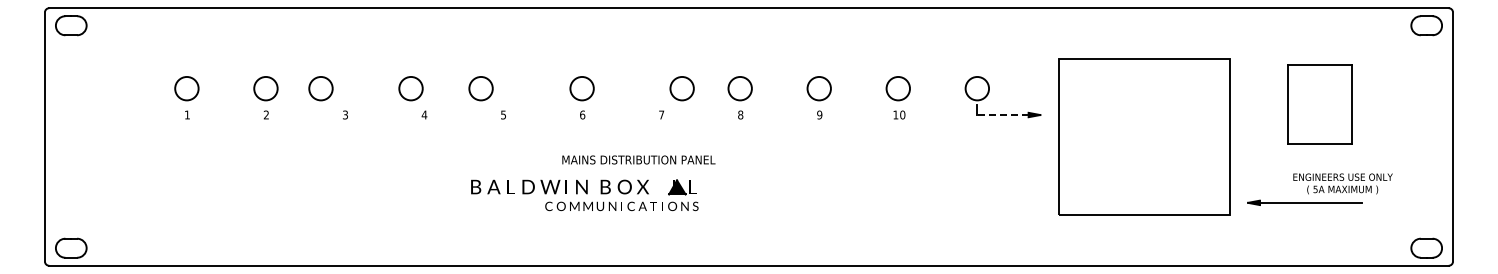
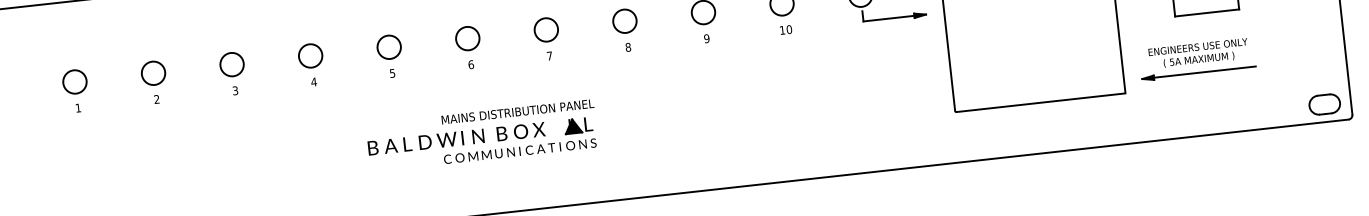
circle: (320, 88) -> (231, 64), moved
circle: (410, 88) -> (310, 55), moved
circle: (480, 88) -> (388, 47), moved
circle: (681, 88) -> (545, 29), moved
line: (1002, 115) -> (888, 19), dashed -> solid
text: (638, 159) -> (517, 111), moved
text: (1342, 183) -> (1198, 53), moved

